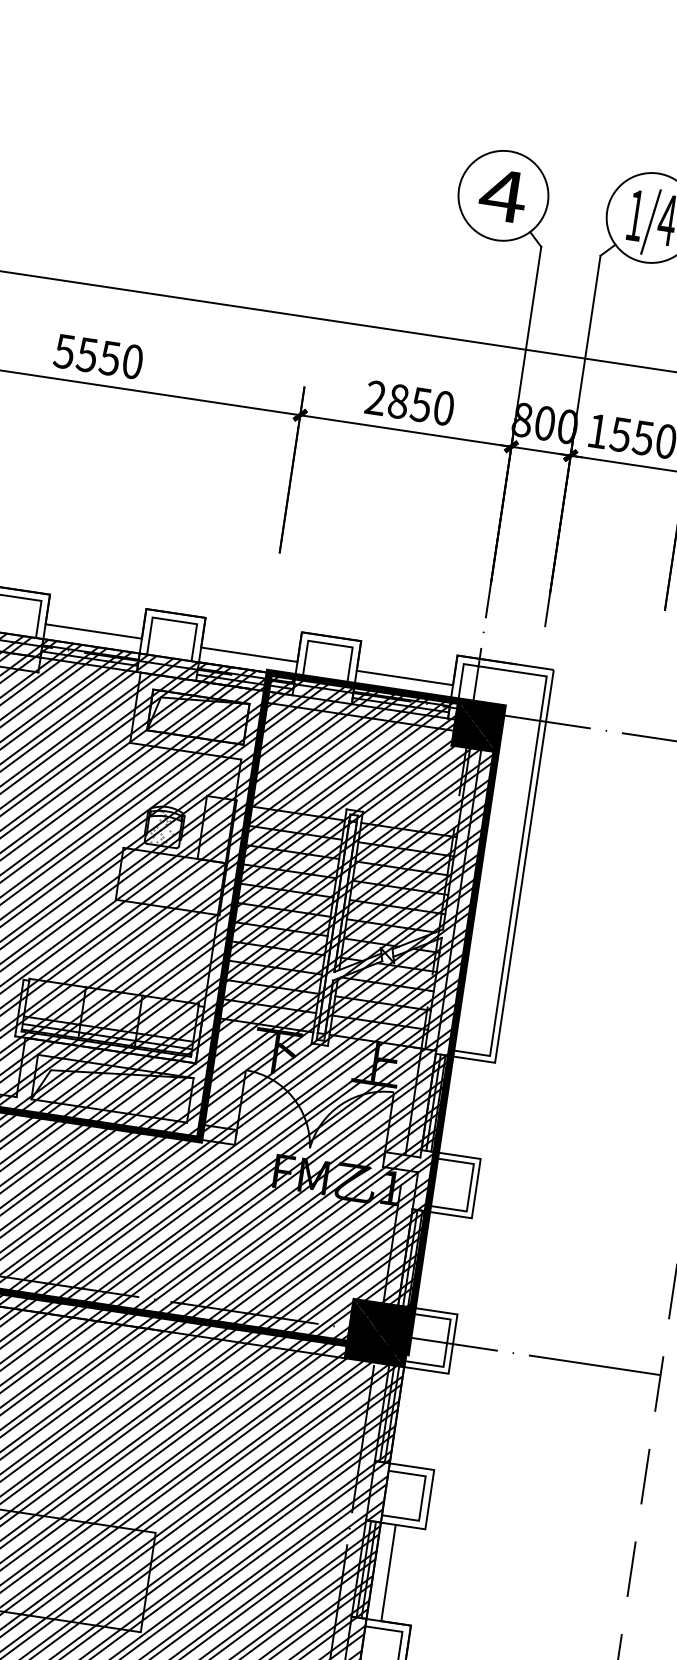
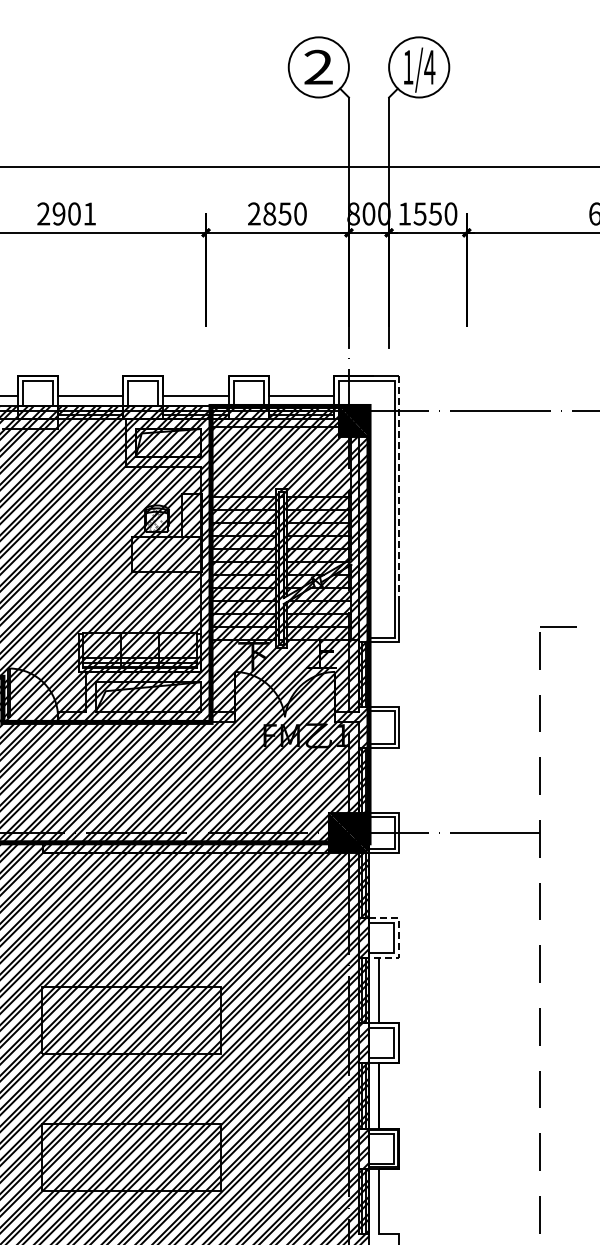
text: (503, 194) -> (318, 66), 4 -> 2
text: (98, 355) -> (66, 213), 5550 -> 2901
line: (529, 837) -> (399, 489), solid -> dashed
line: (430, 1500) -> (399, 938), solid -> dashed

